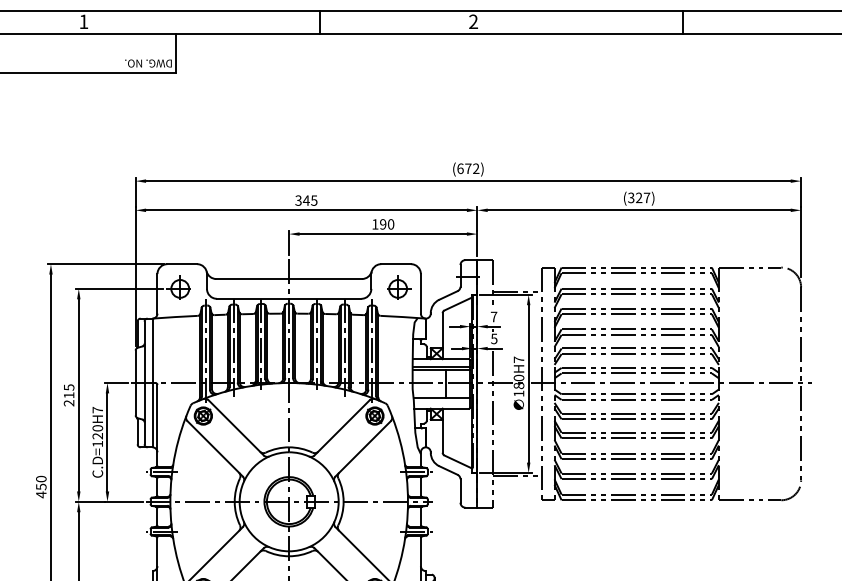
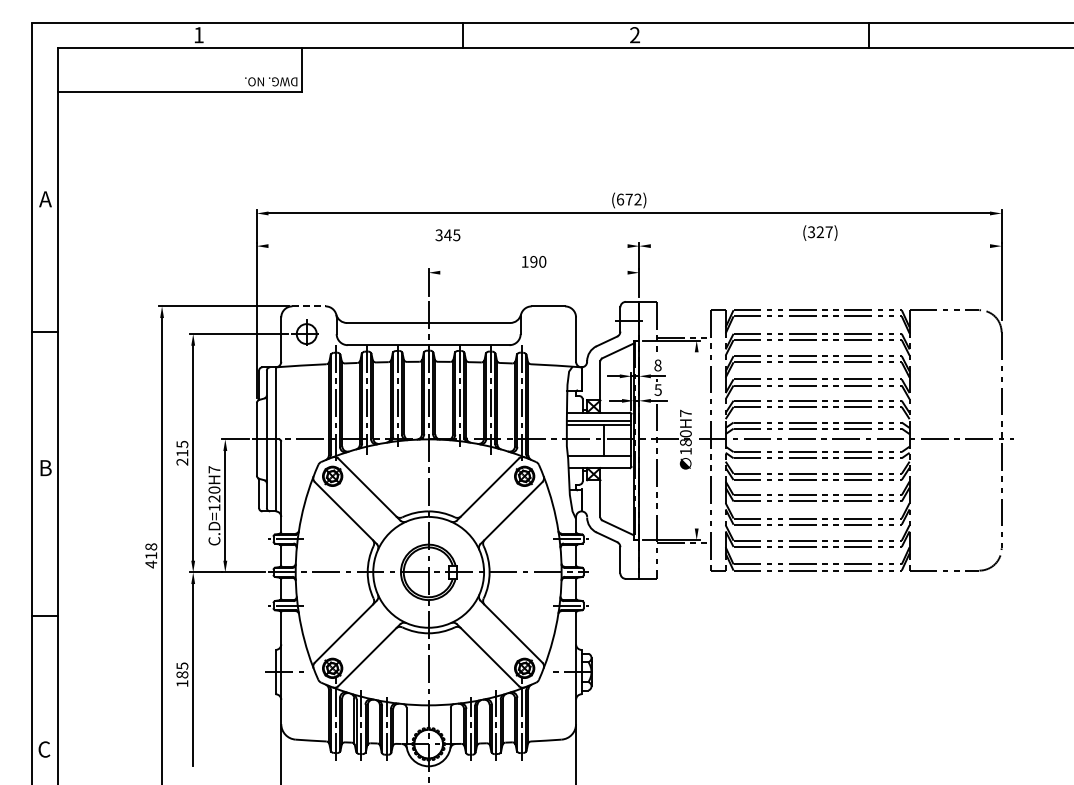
line: (306, 210) -> (447, 246), removed
line: (638, 210) -> (819, 246), removed
line: (382, 233) -> (533, 272), removed
line: (181, 264) -> (308, 306), solid -> dashed
part: (398, 287) -> (551, 332), removed
text: (493, 316) -> (657, 365), 7 -> 8
line: (528, 383) -> (696, 440), removed
text: (41, 483) -> (151, 551), 450 -> 418

